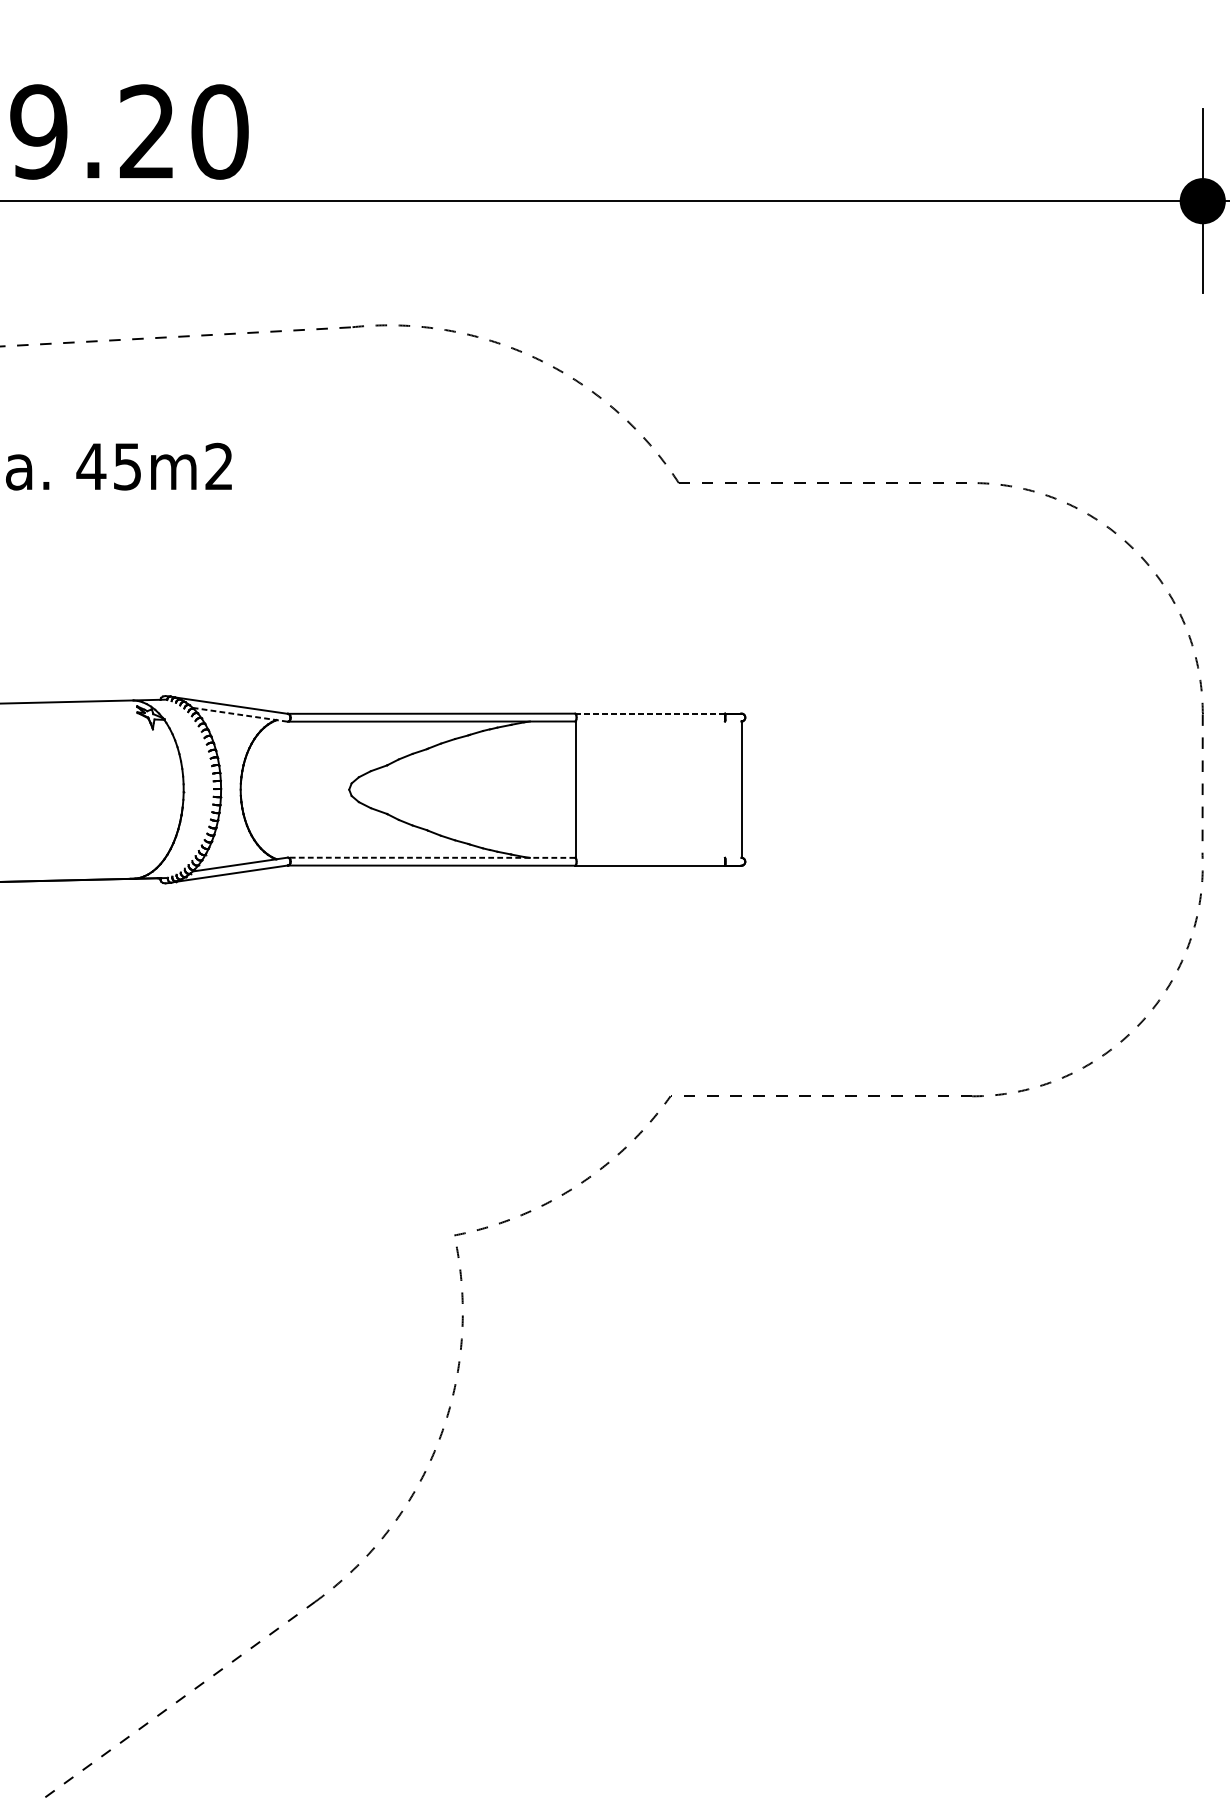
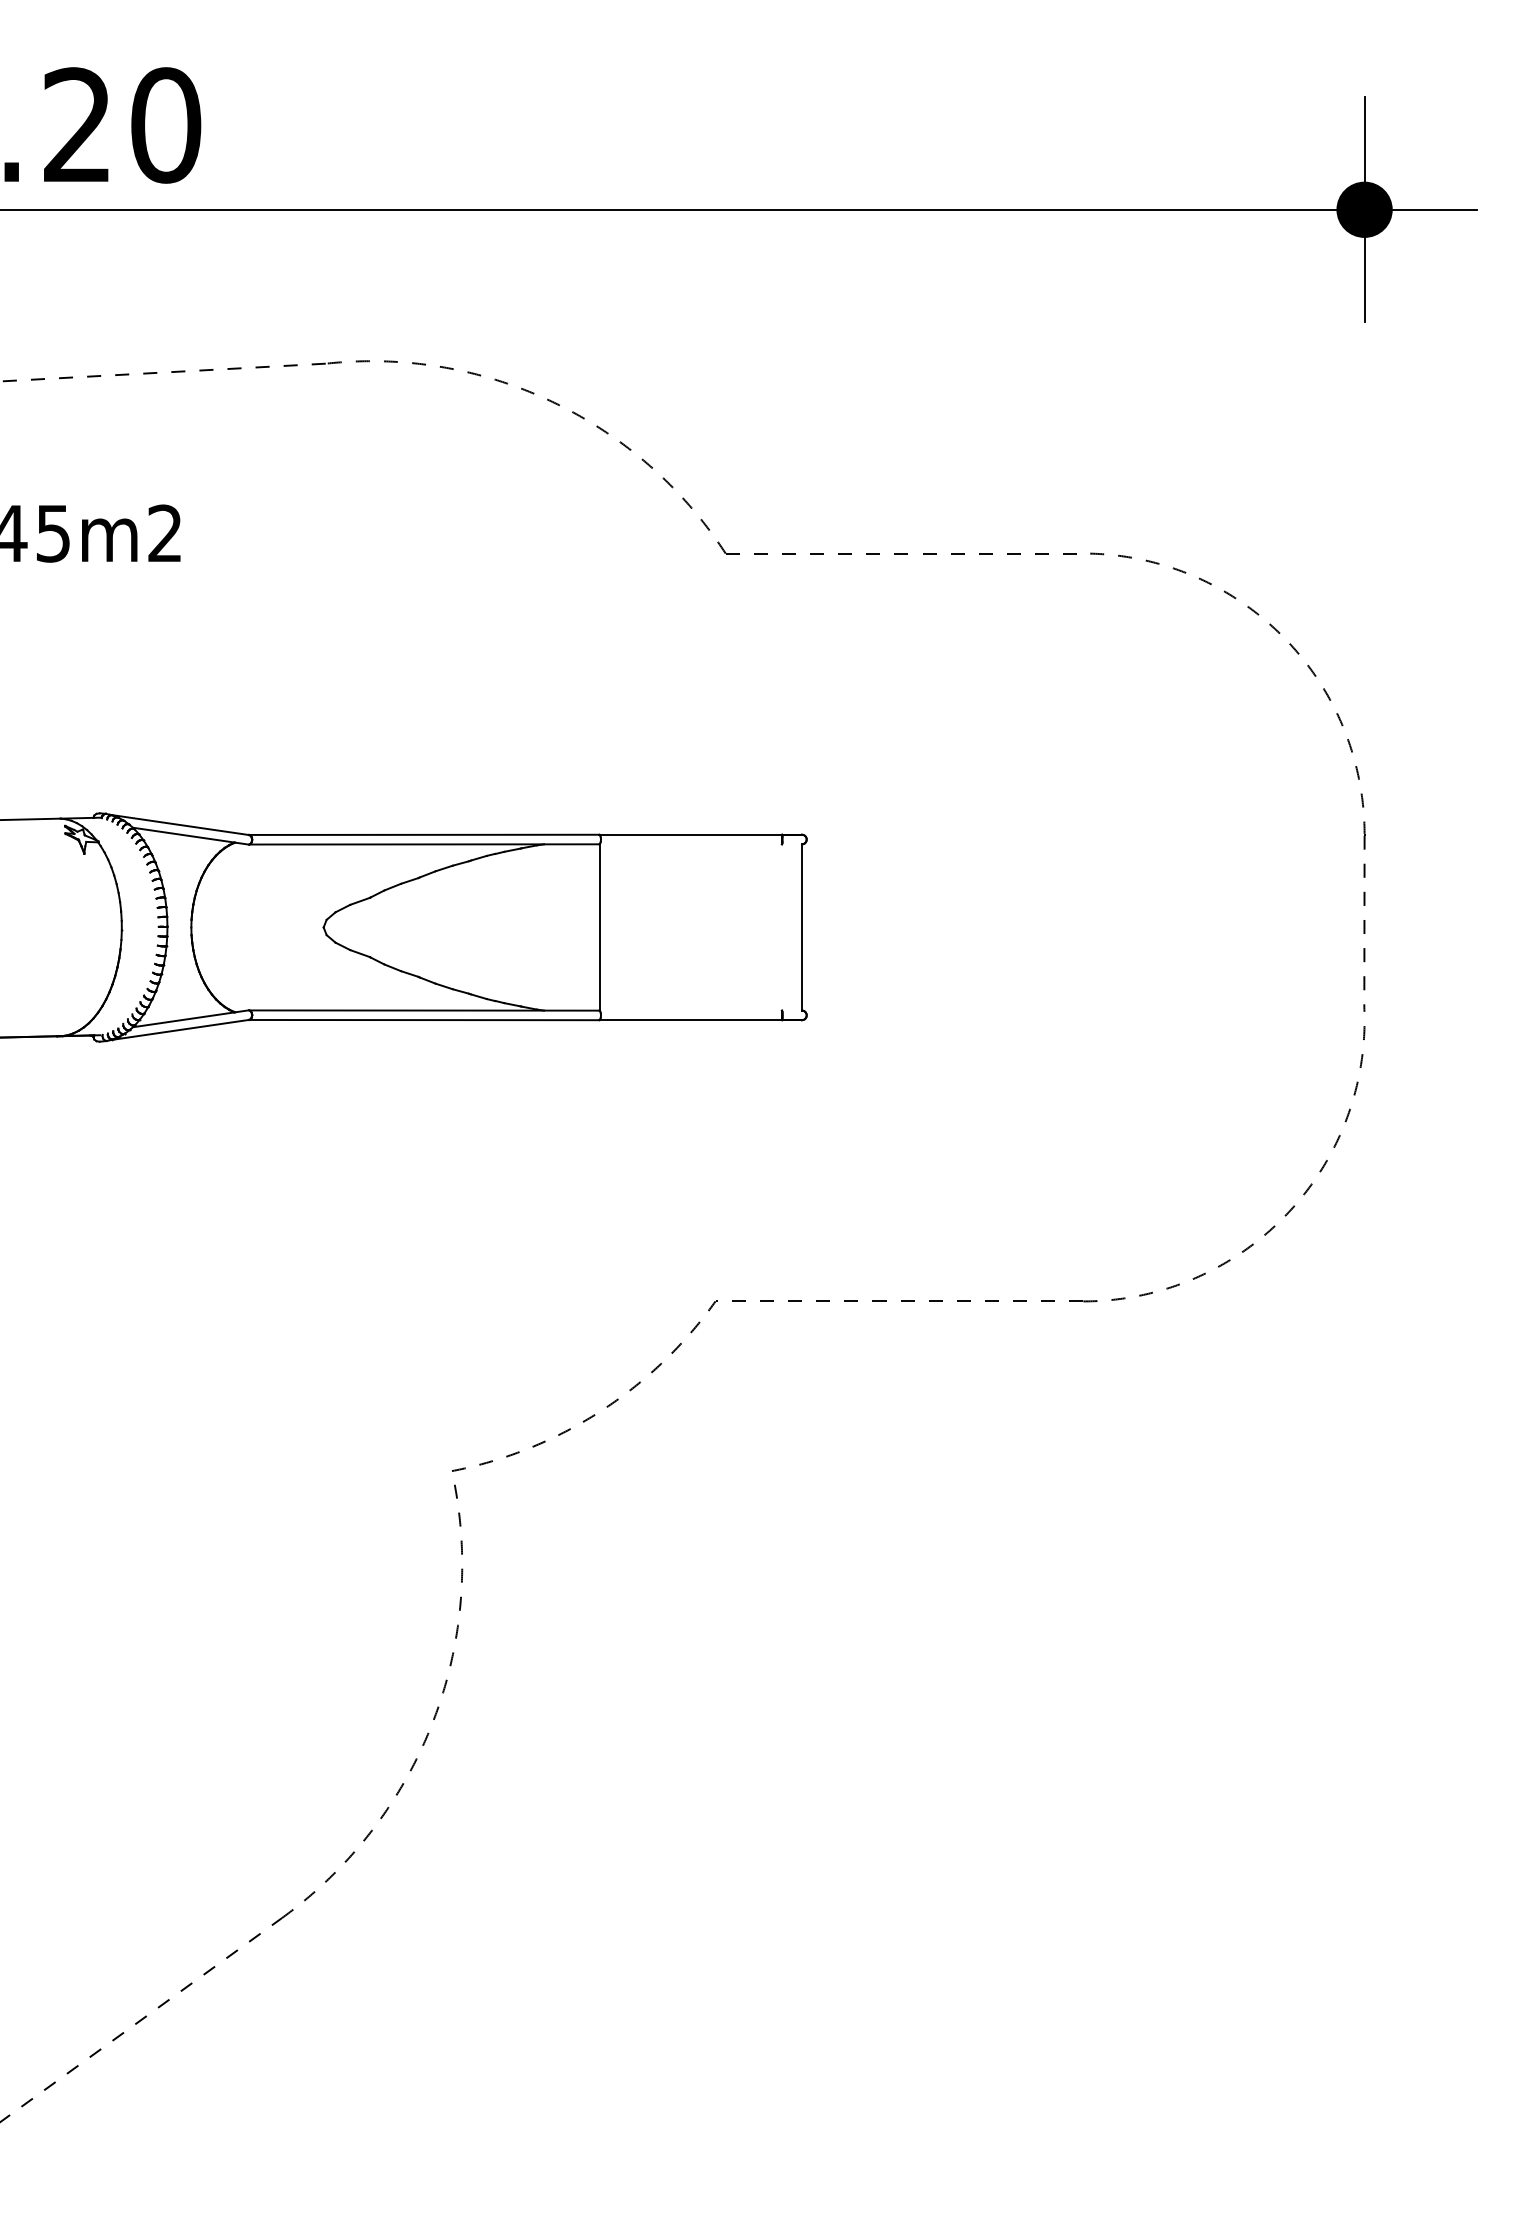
line: (650, 713) -> (690, 834), dashed -> solid
line: (240, 715) -> (190, 836), dashed -> solid
line: (431, 857) -> (424, 1010), dashed -> solid

